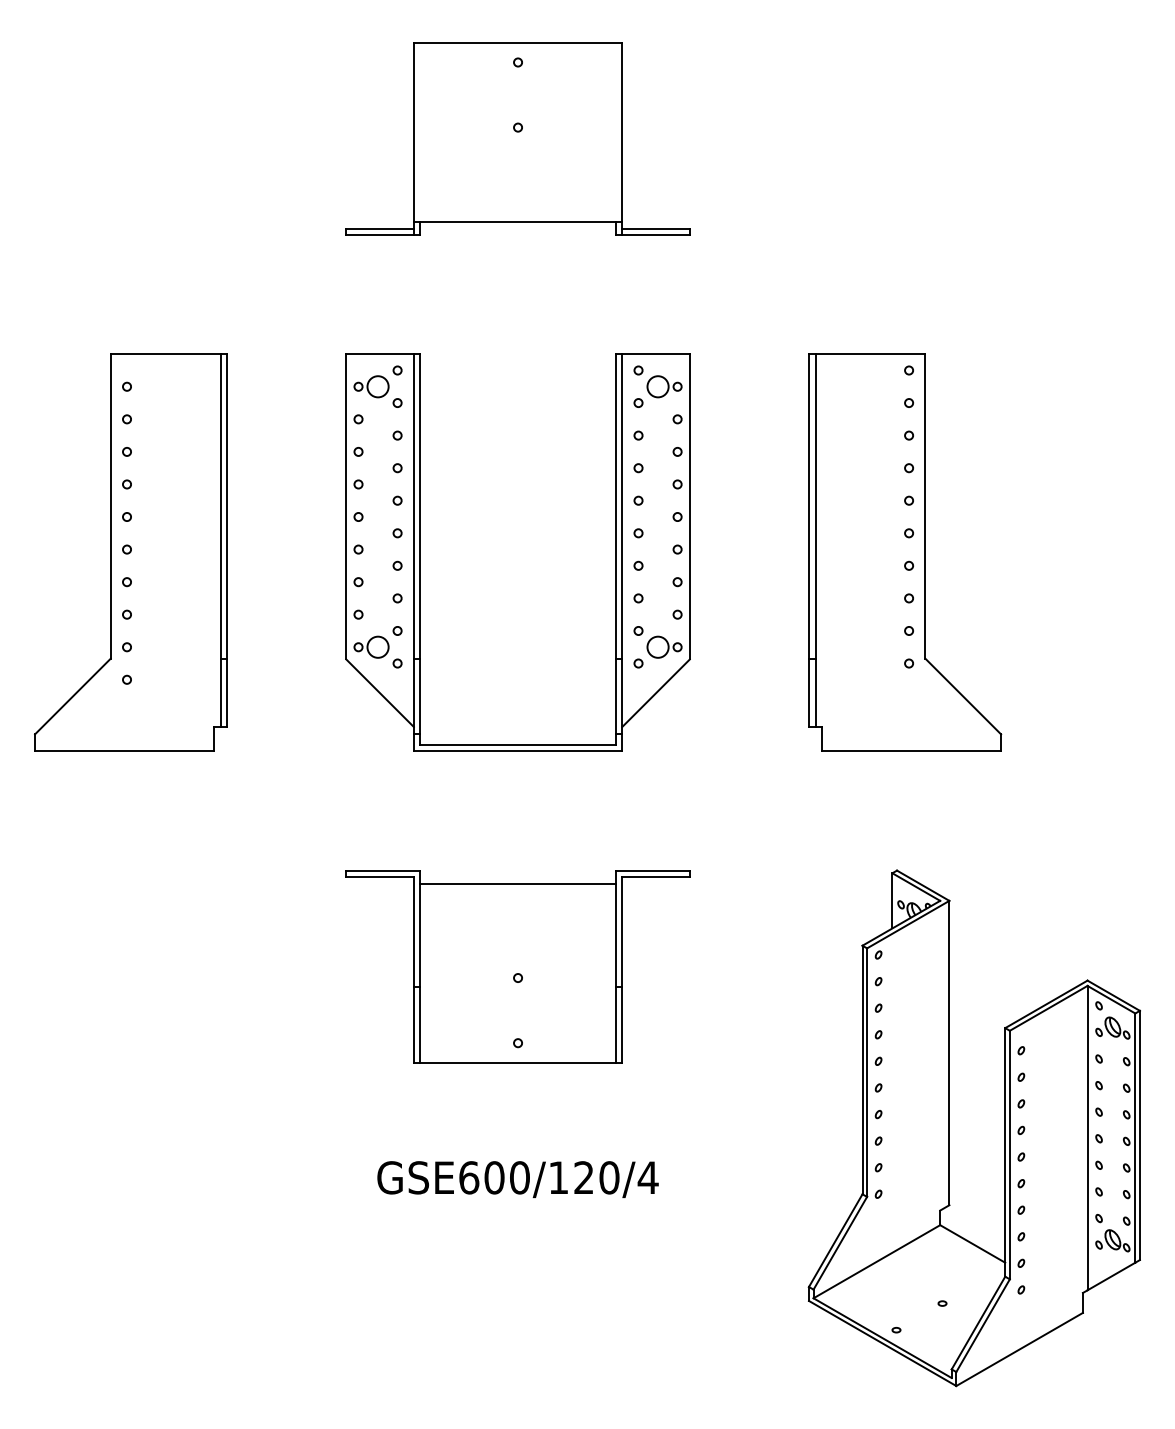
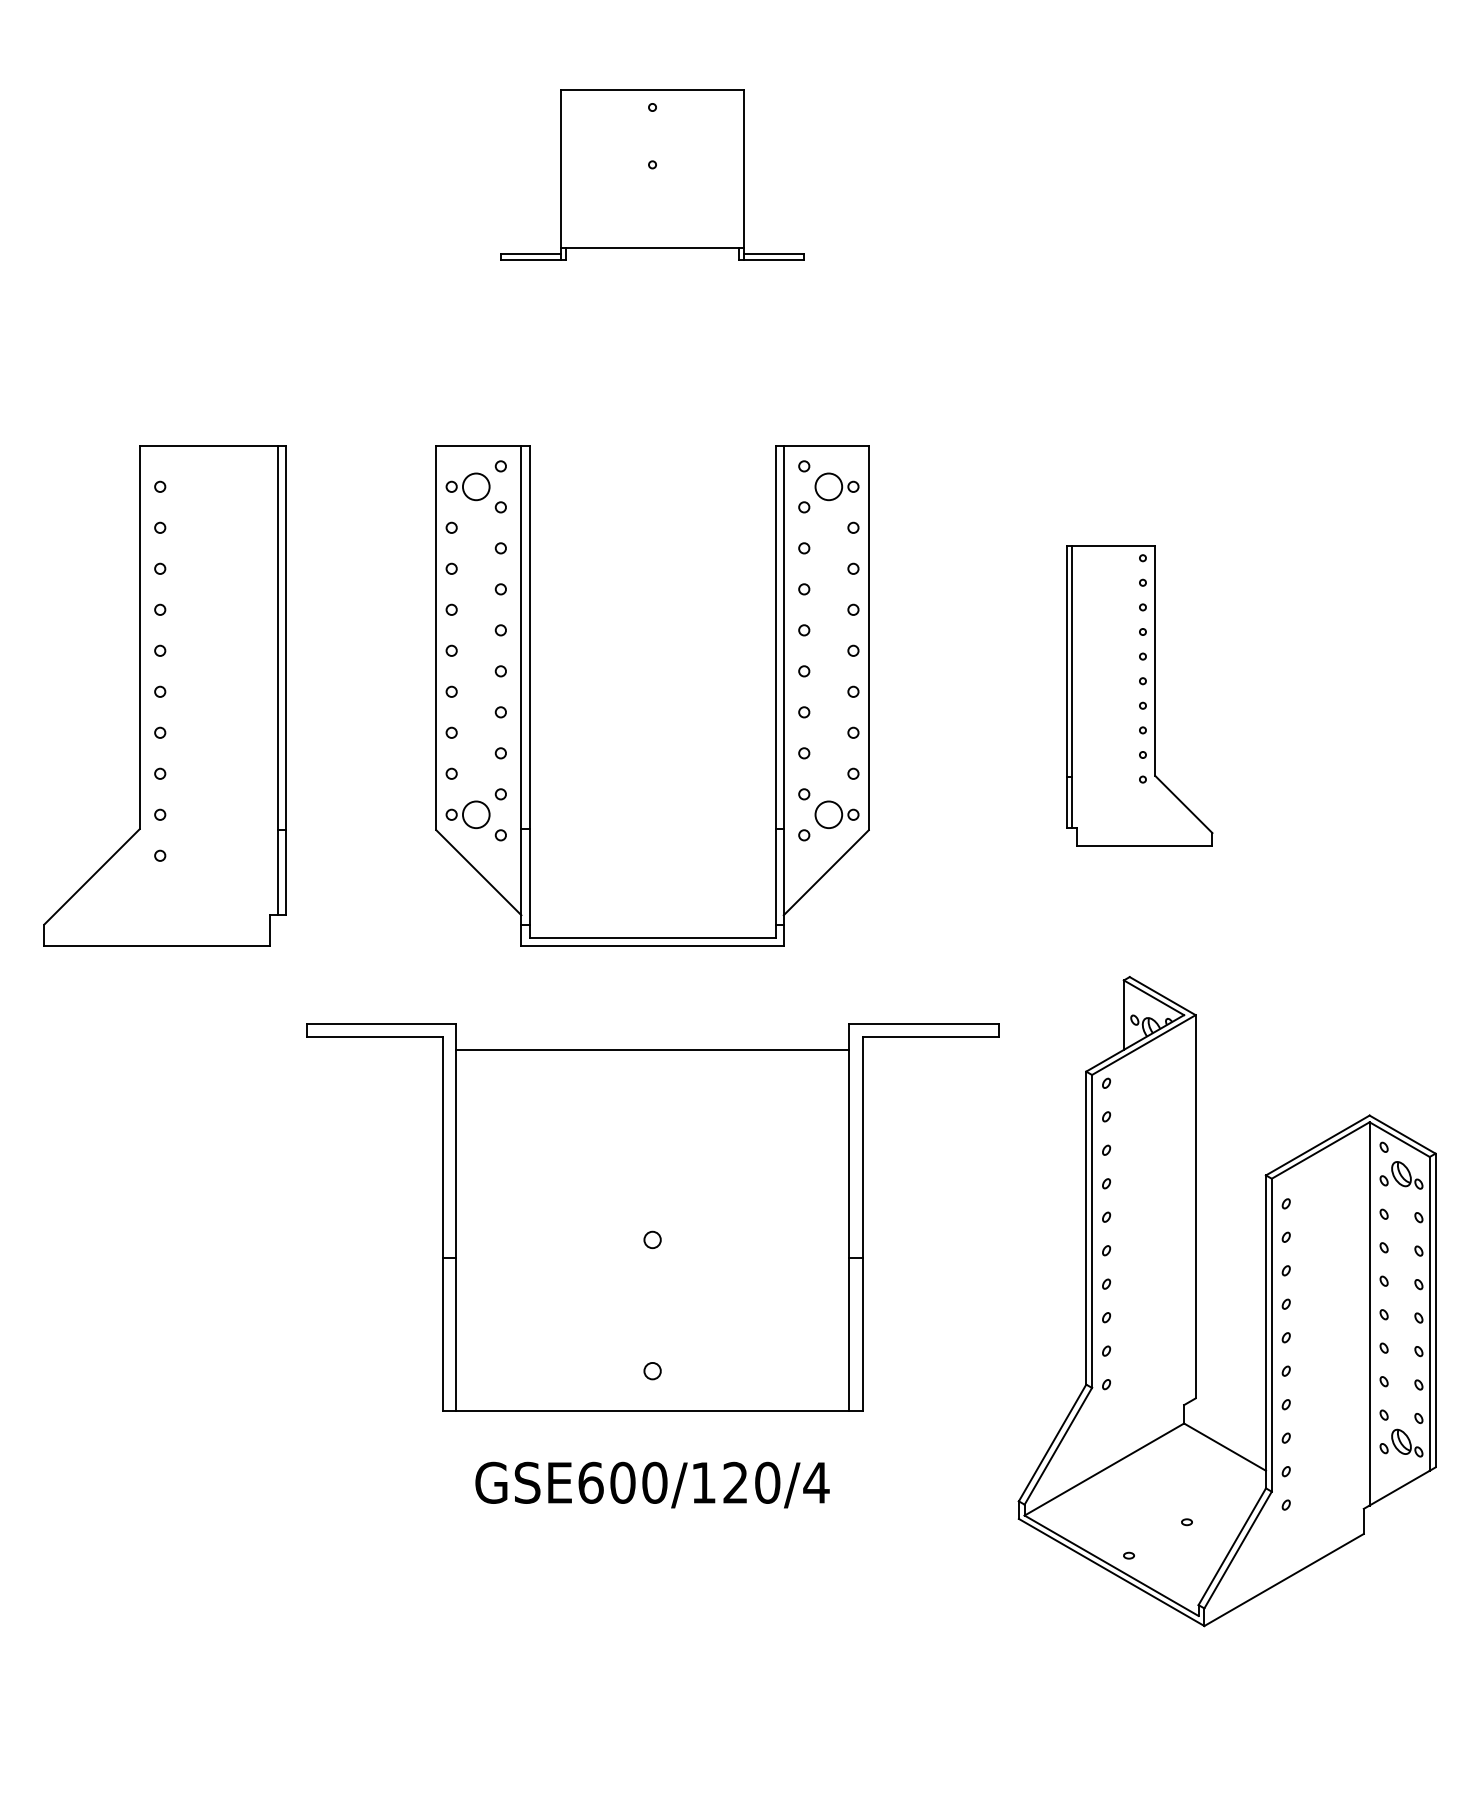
part: (518, 138) -> (652, 174), size x0.7
part: (904, 552) -> (1139, 695), size x0.6
part: (518, 966) -> (652, 1216), size x1.6
part: (950, 1128) -> (1196, 1301), moved

